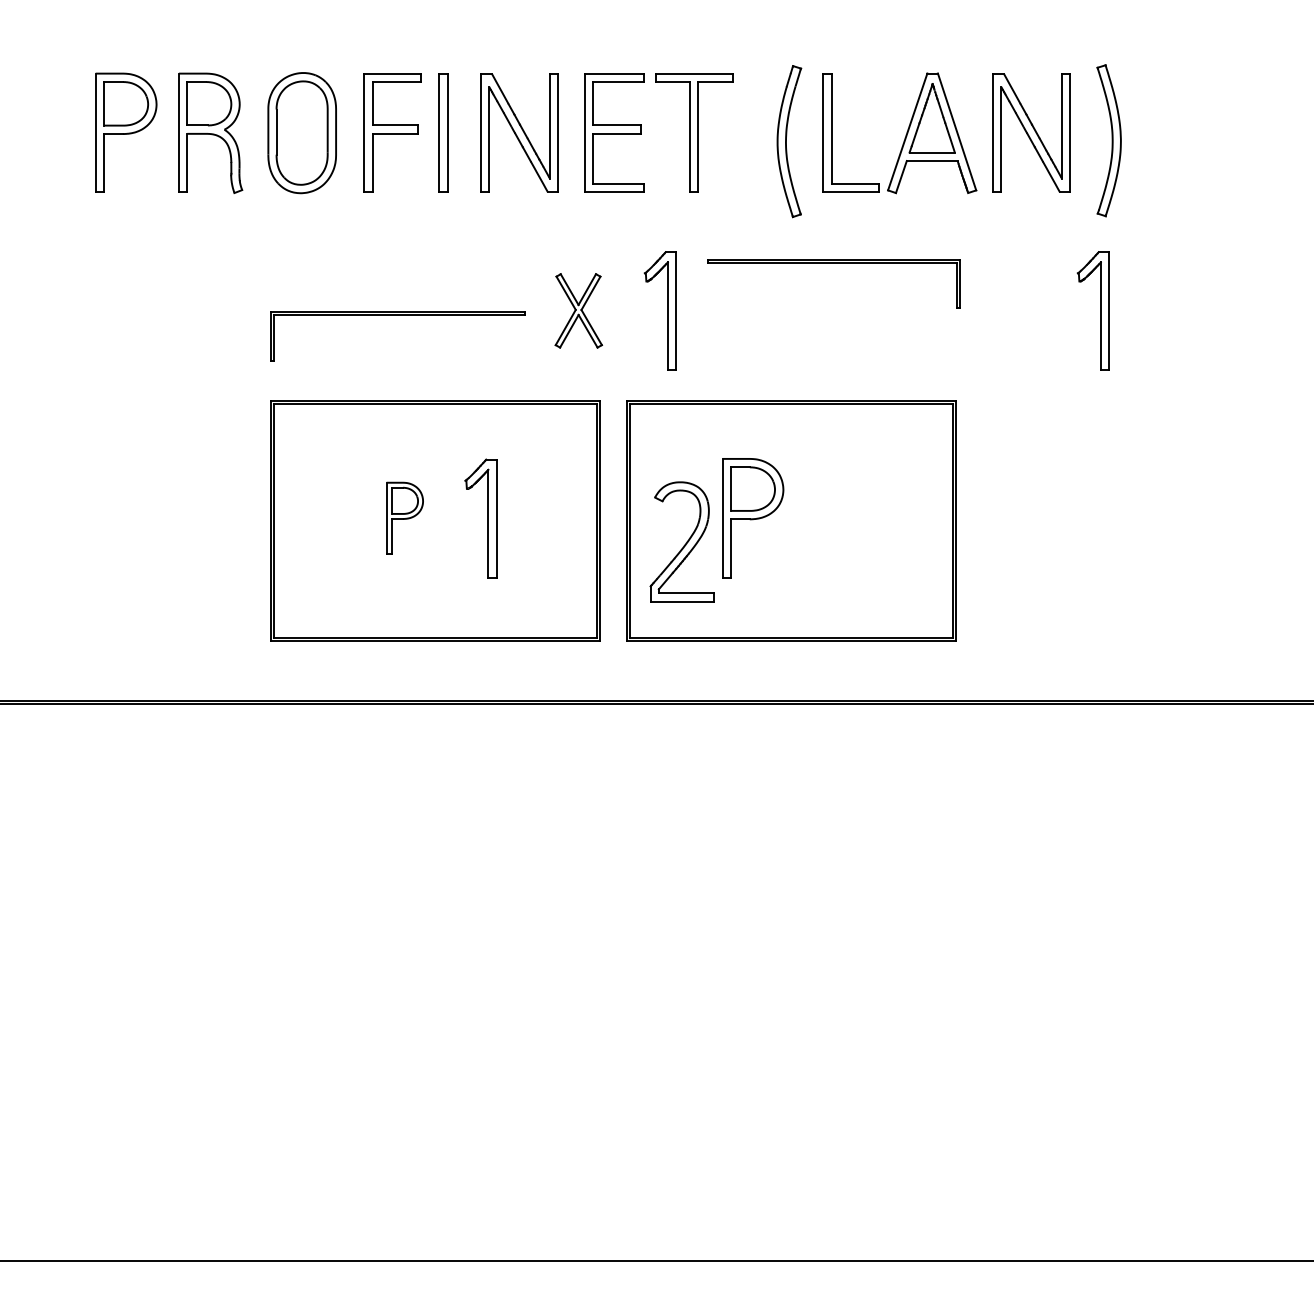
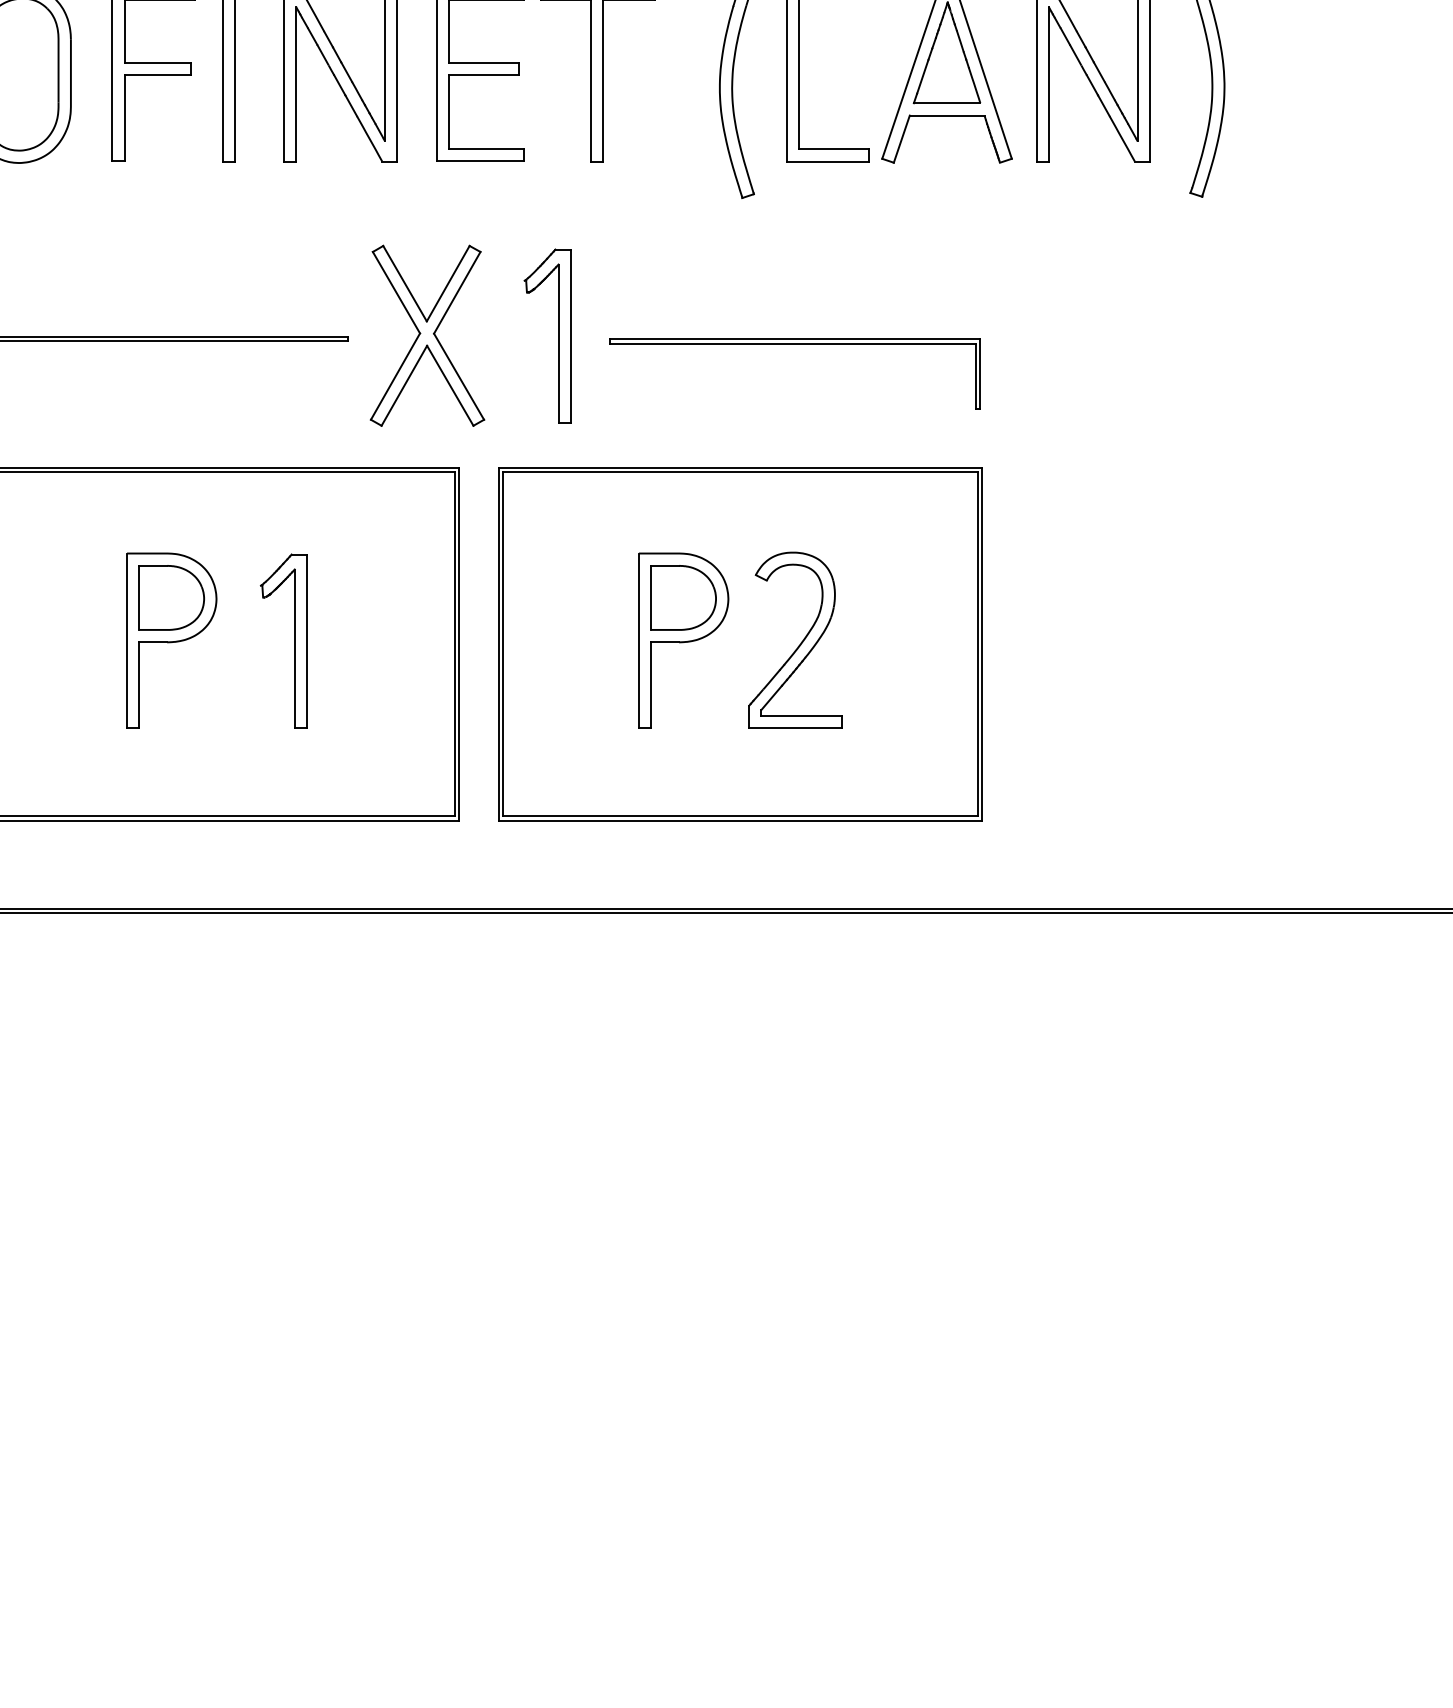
part: (833, 263) -> (794, 344), moved
part: (578, 310) -> (427, 335), size x1.67
part: (1100, 310) -> (1194, 335), removed
part: (404, 518) -> (171, 641), size x1.67
part: (681, 541) -> (794, 639), moved

